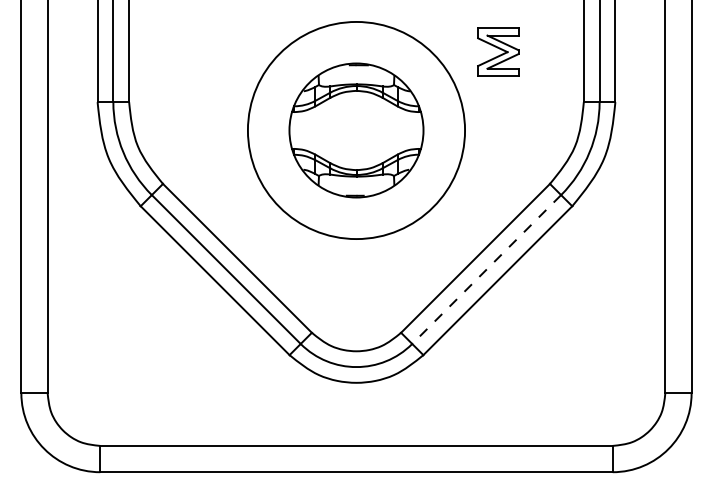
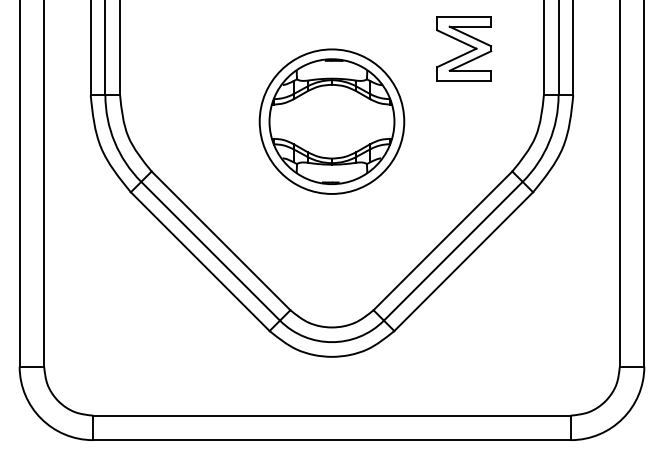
part: (498, 51) -> (464, 48), size x1.43
circle: (356, 130) -> (332, 121), size x0.71
line: (486, 269) -> (453, 251), dashed -> solid

